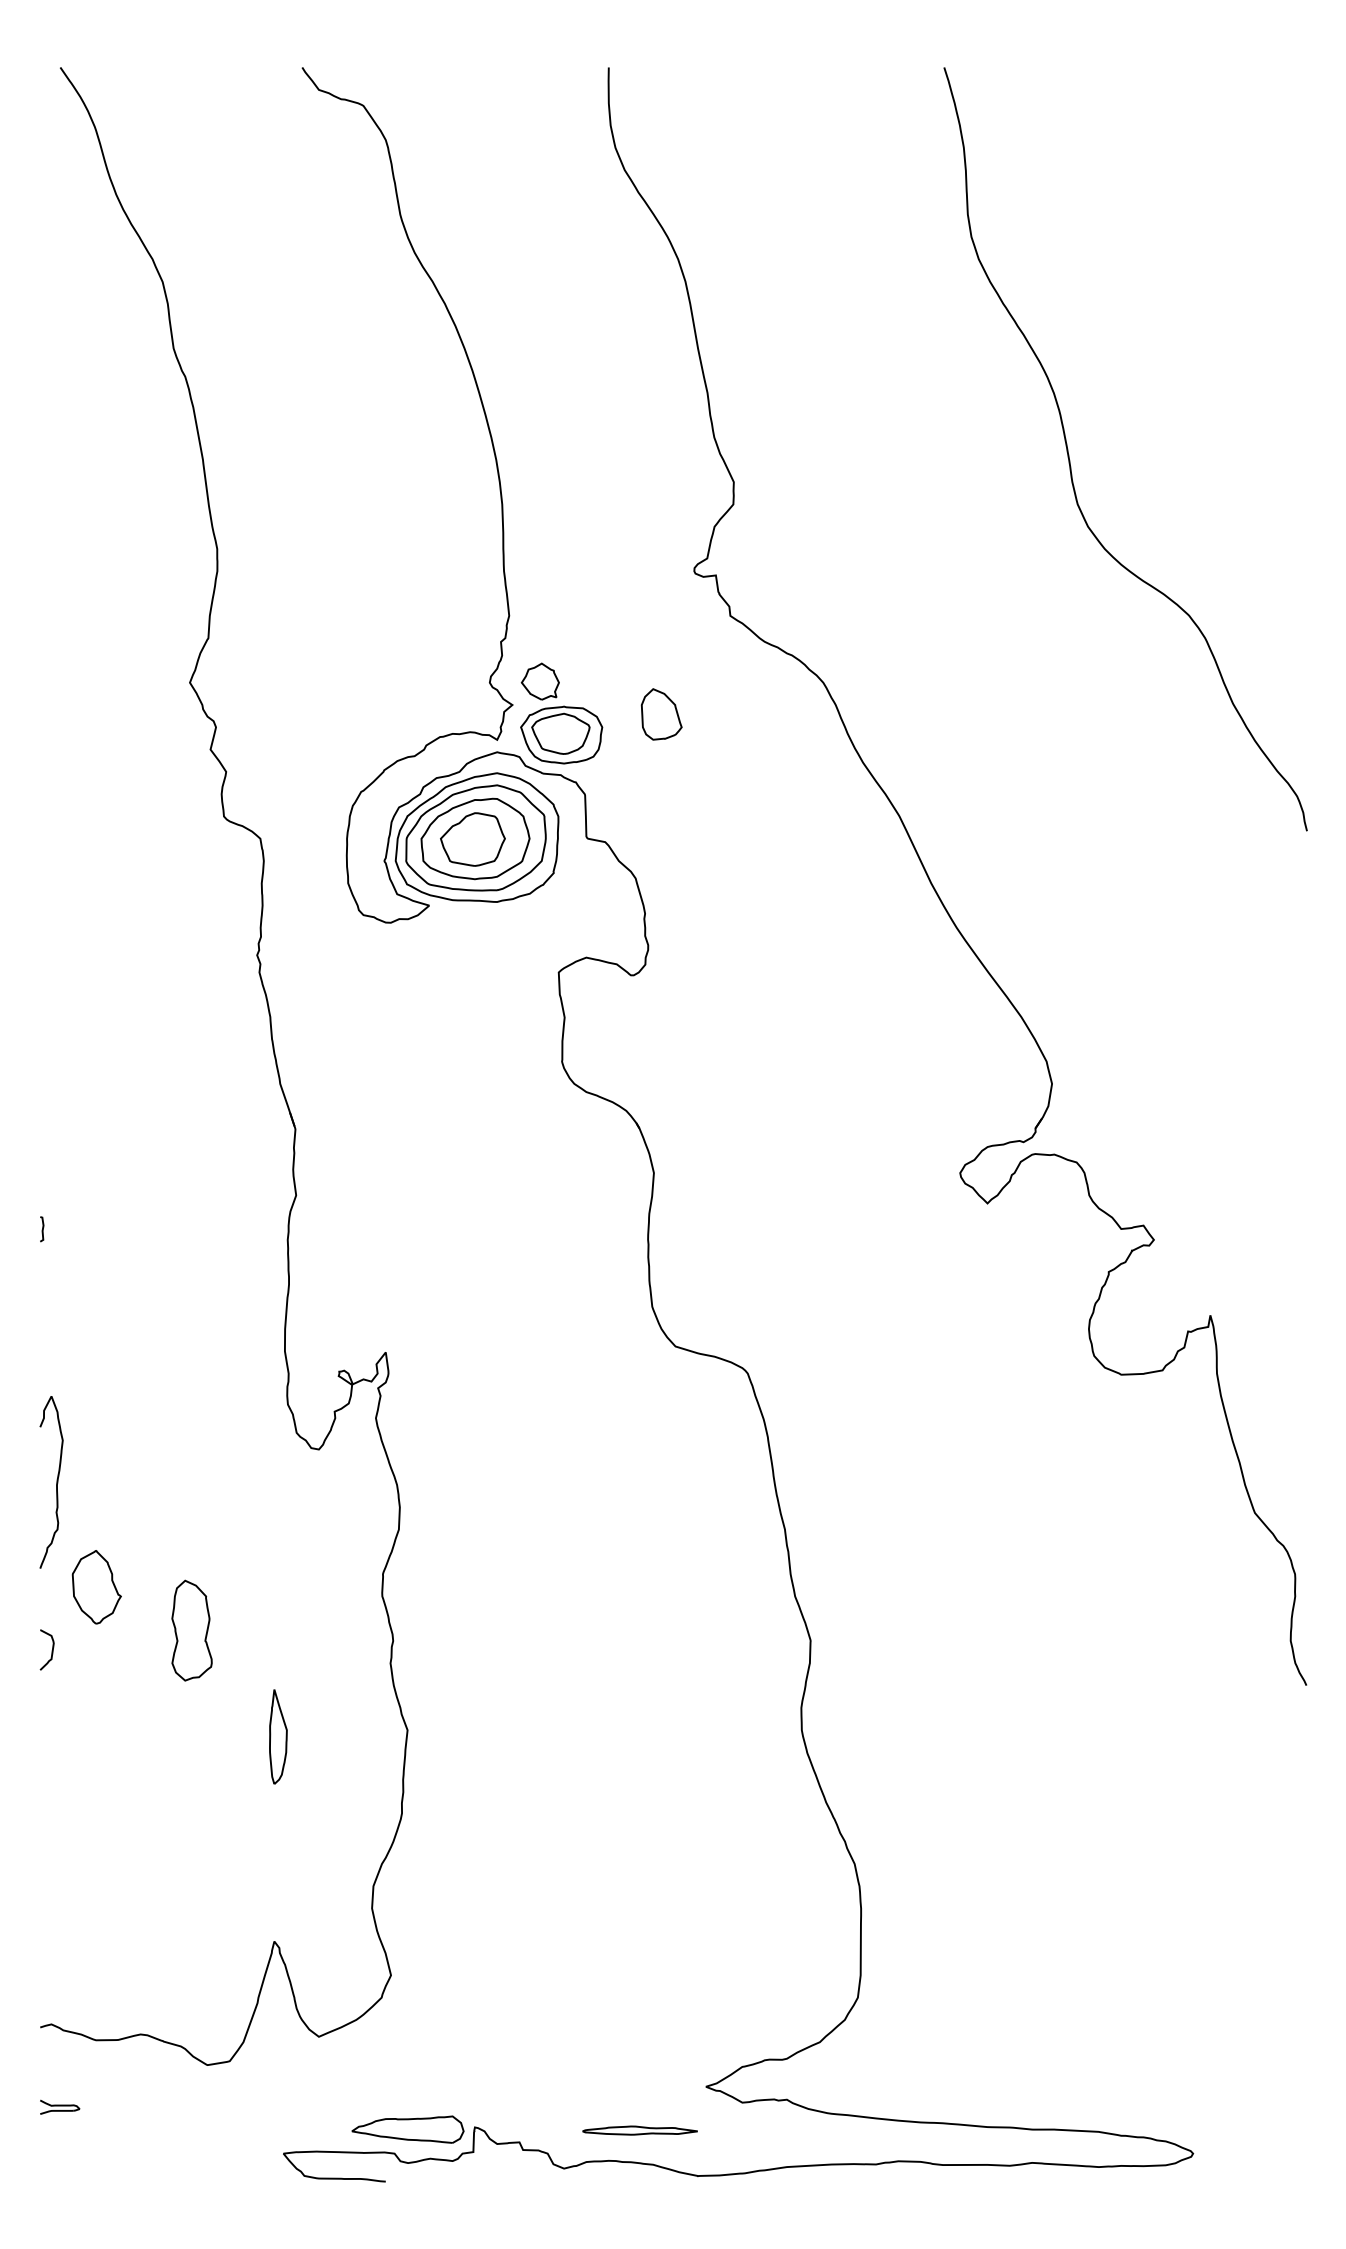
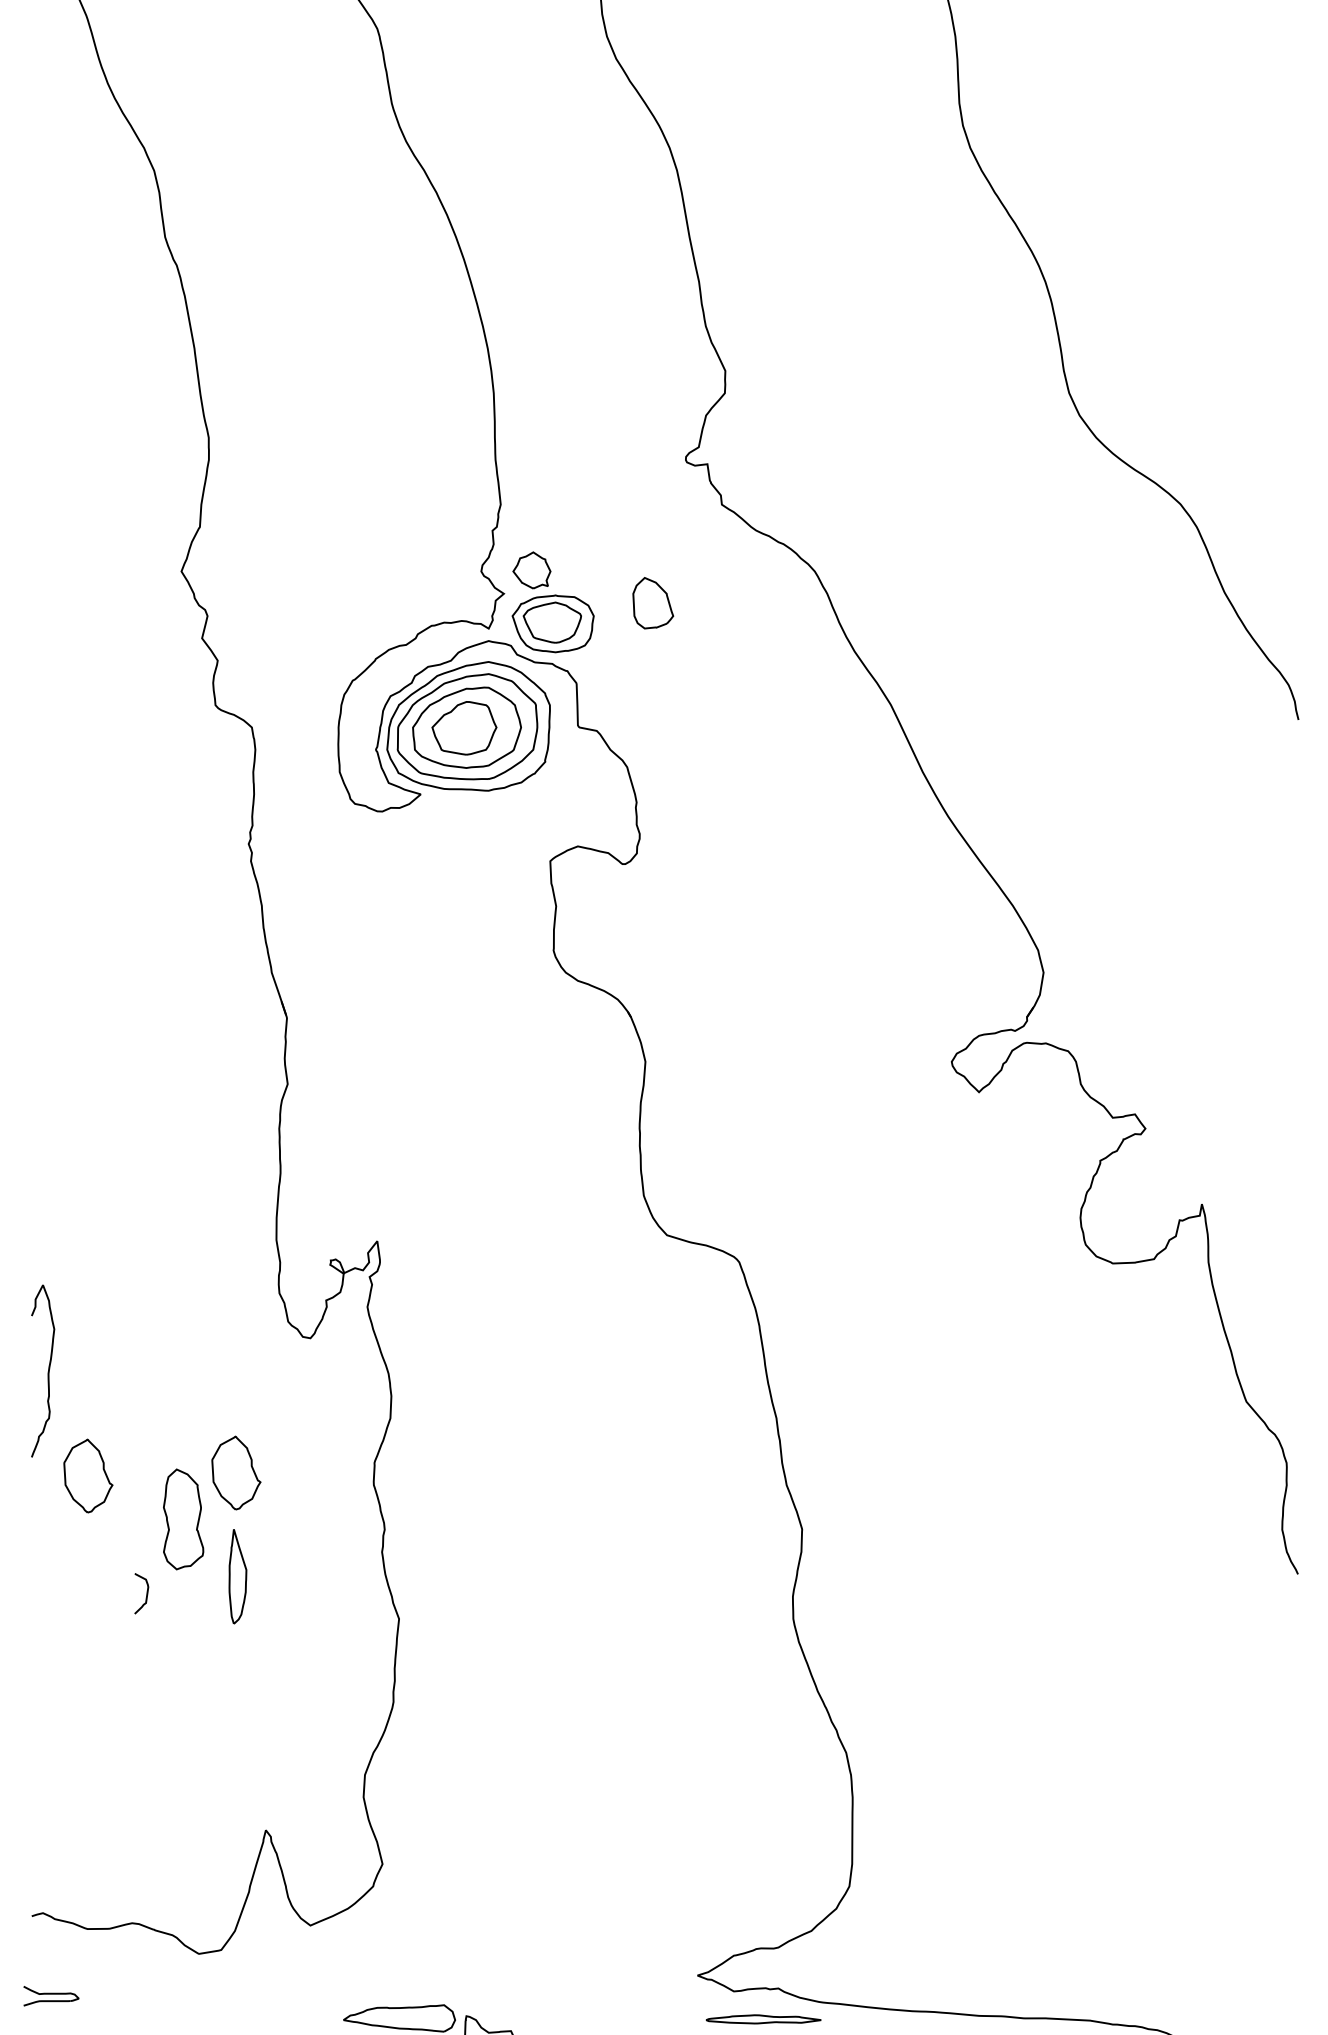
curve: (42, 1229) -> (34, 1118), removed
part: (244, 1584) -> (236, 1473), added
curve: (51, 1650) -> (146, 1594), moved
part: (278, 1736) -> (238, 1576), moved
part: (60, 2106) -> (52, 1995), size x1.4
part: (639, 2130) -> (763, 2019), moved

